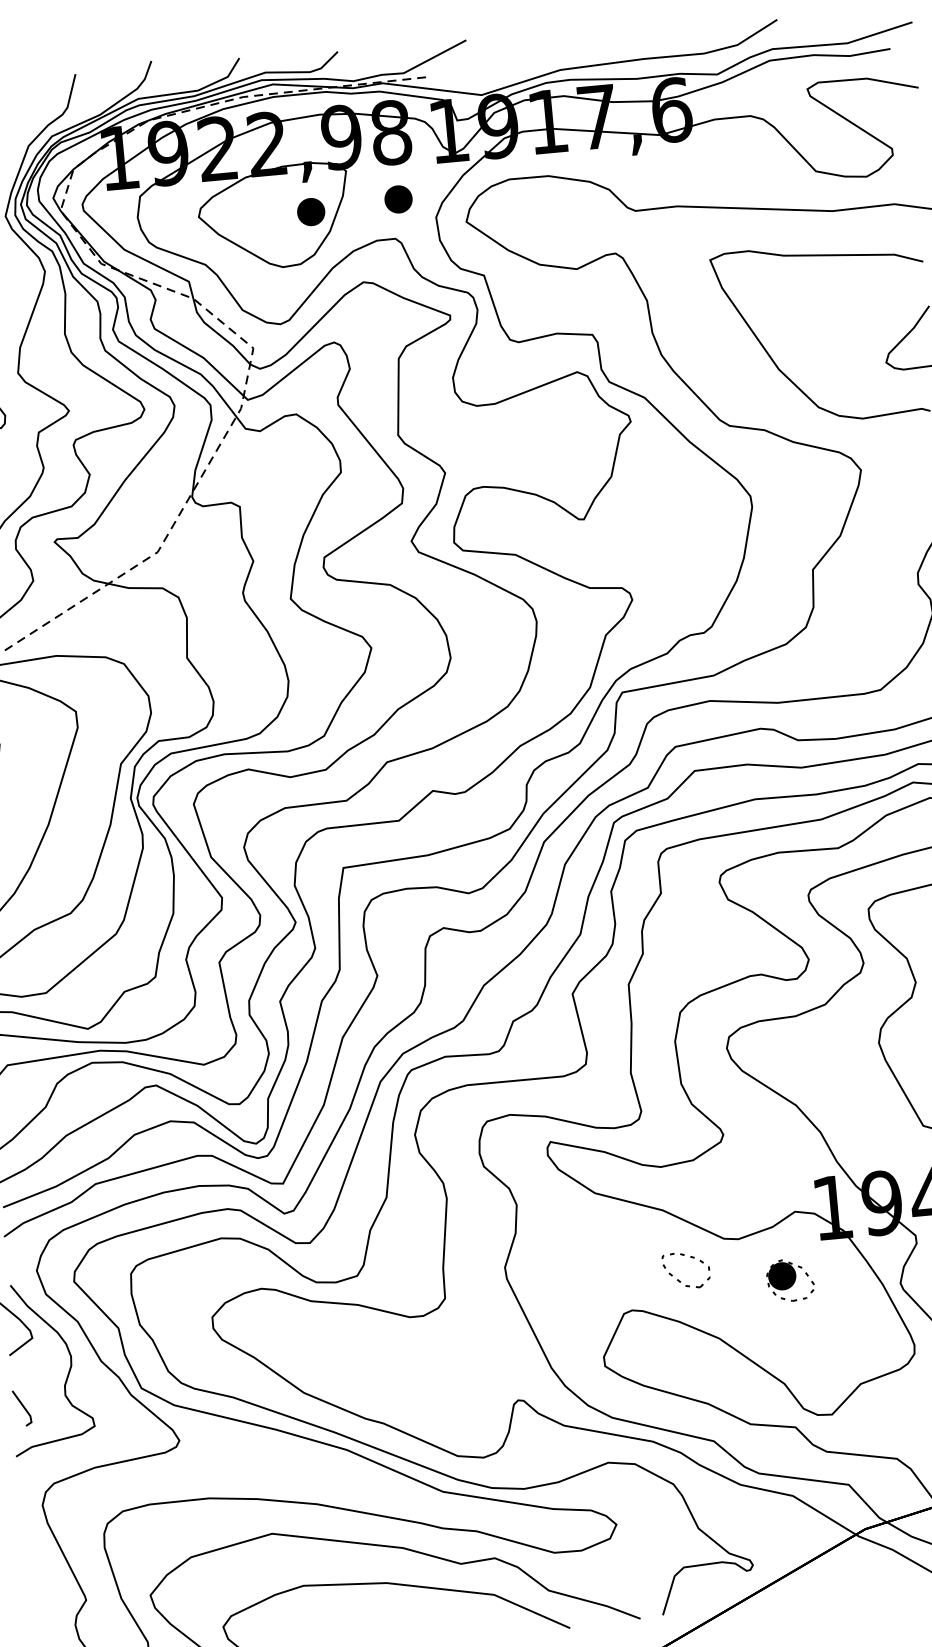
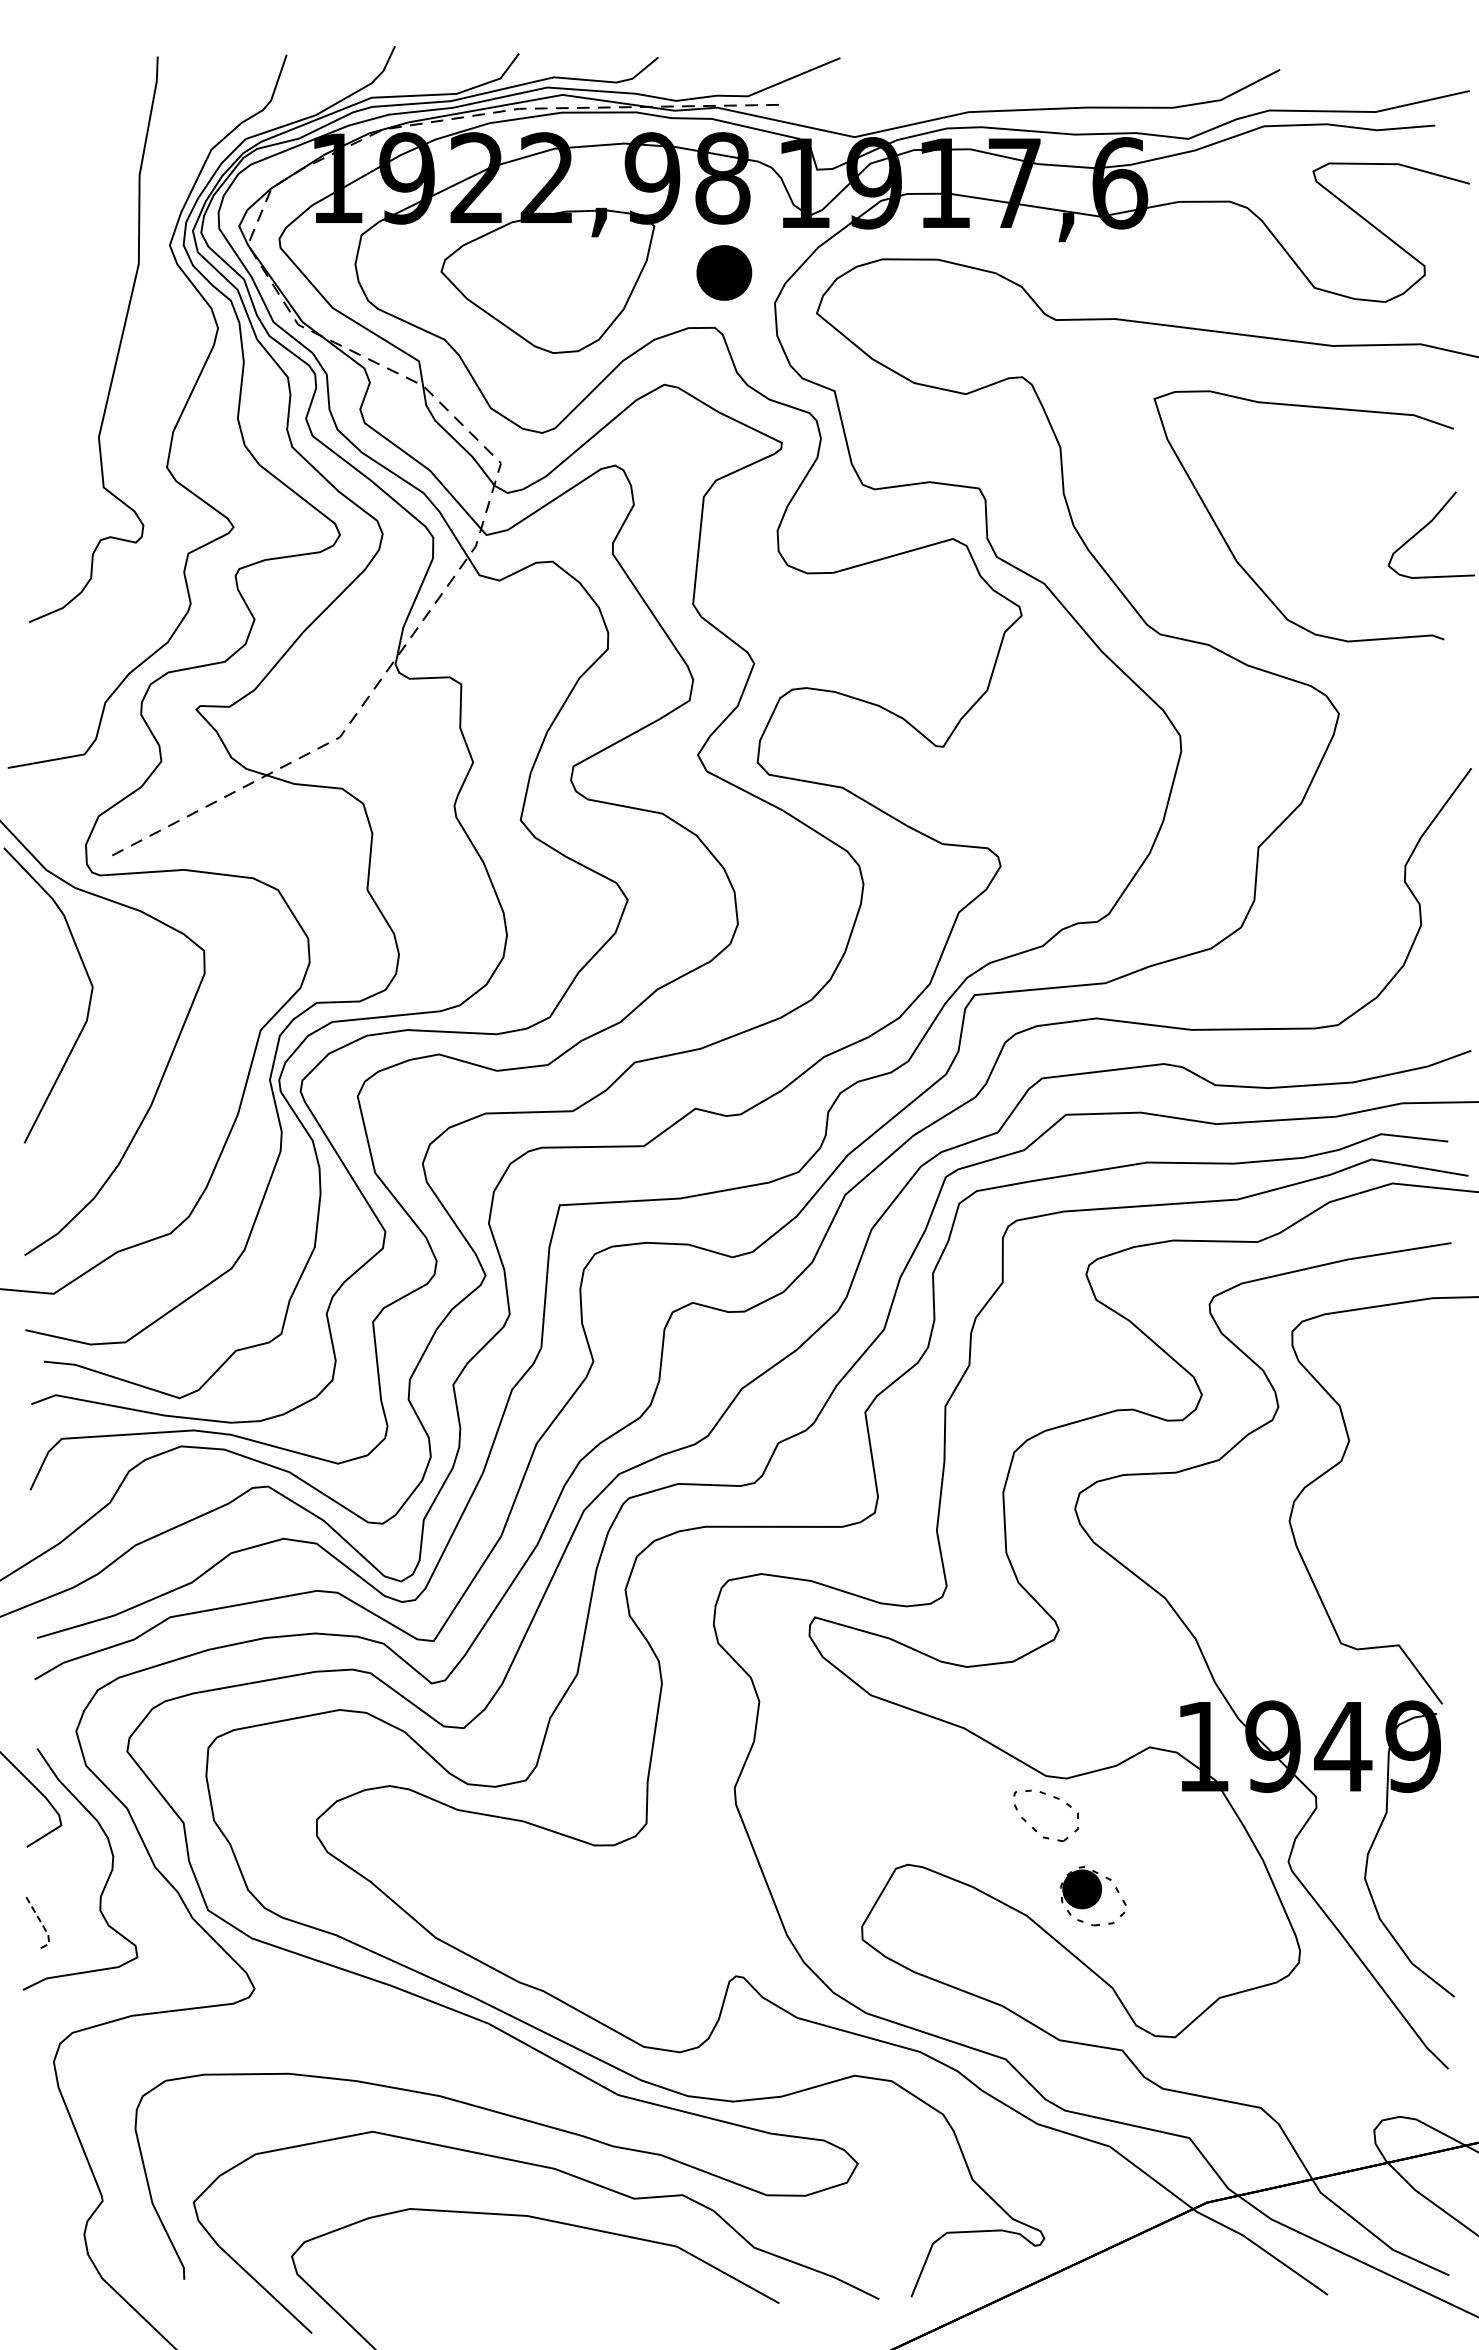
part: (398, 199) -> (724, 272), size x1.4
part: (310, 212) -> (599, 279), removed
part: (678, 1279) -> (1033, 1827), moved
part: (790, 1280) -> (1093, 1896), moved
line: (25, 1409) -> (42, 1924), solid -> dashed

